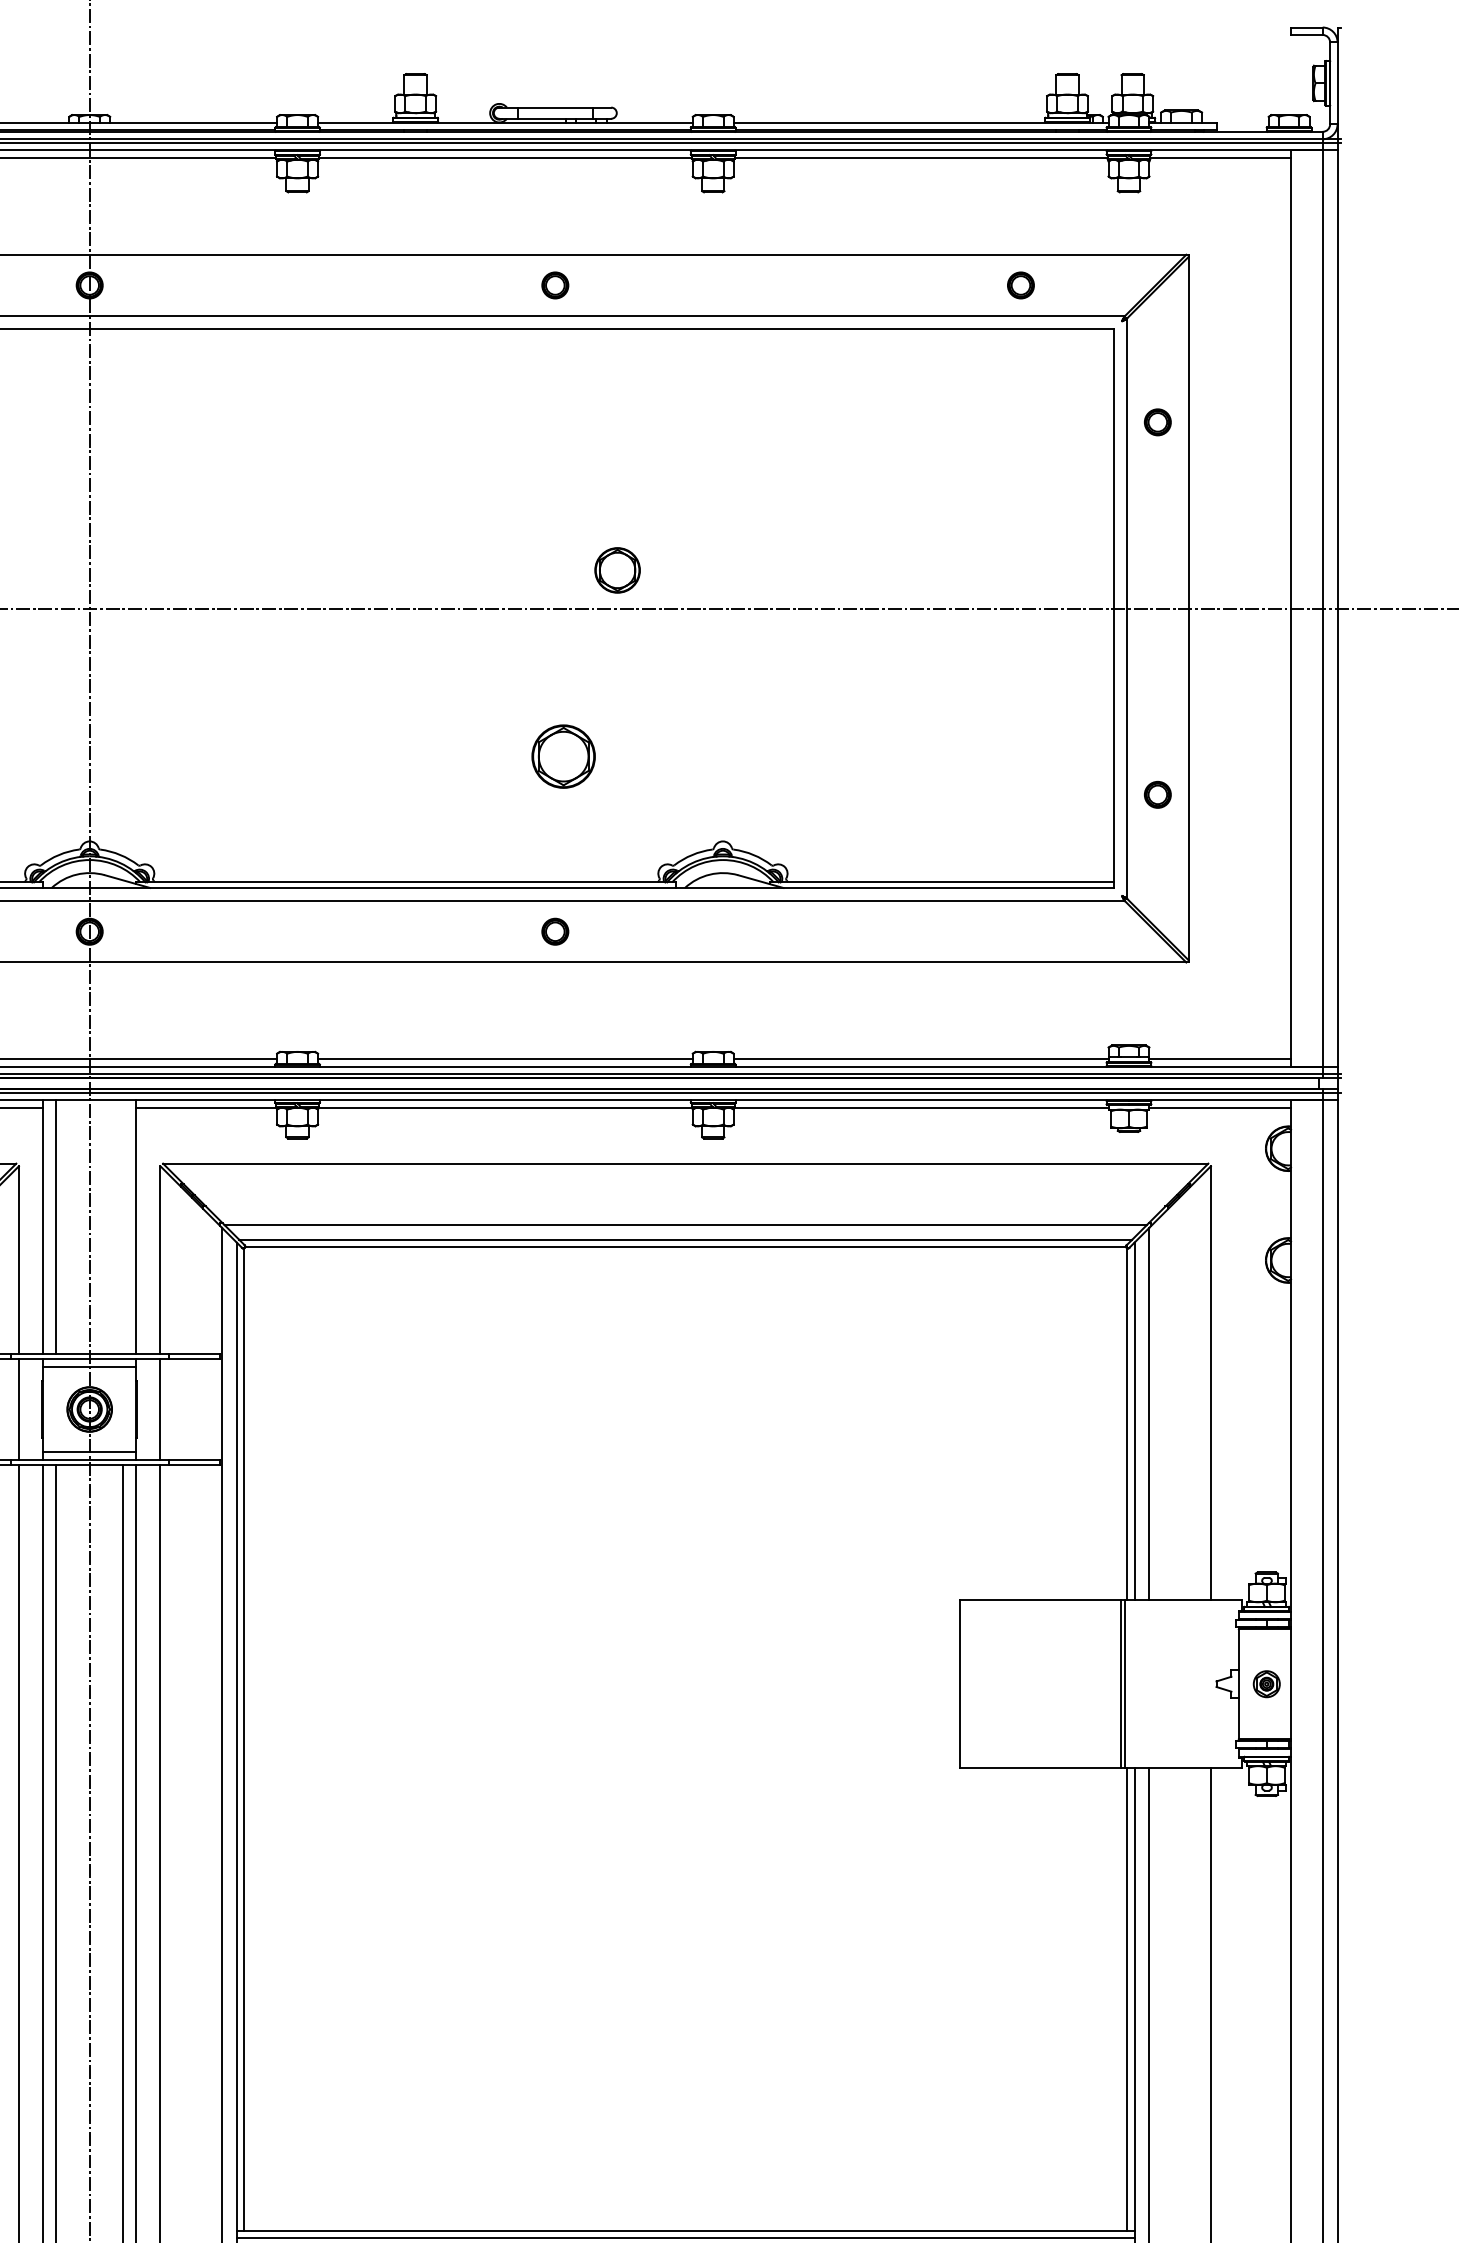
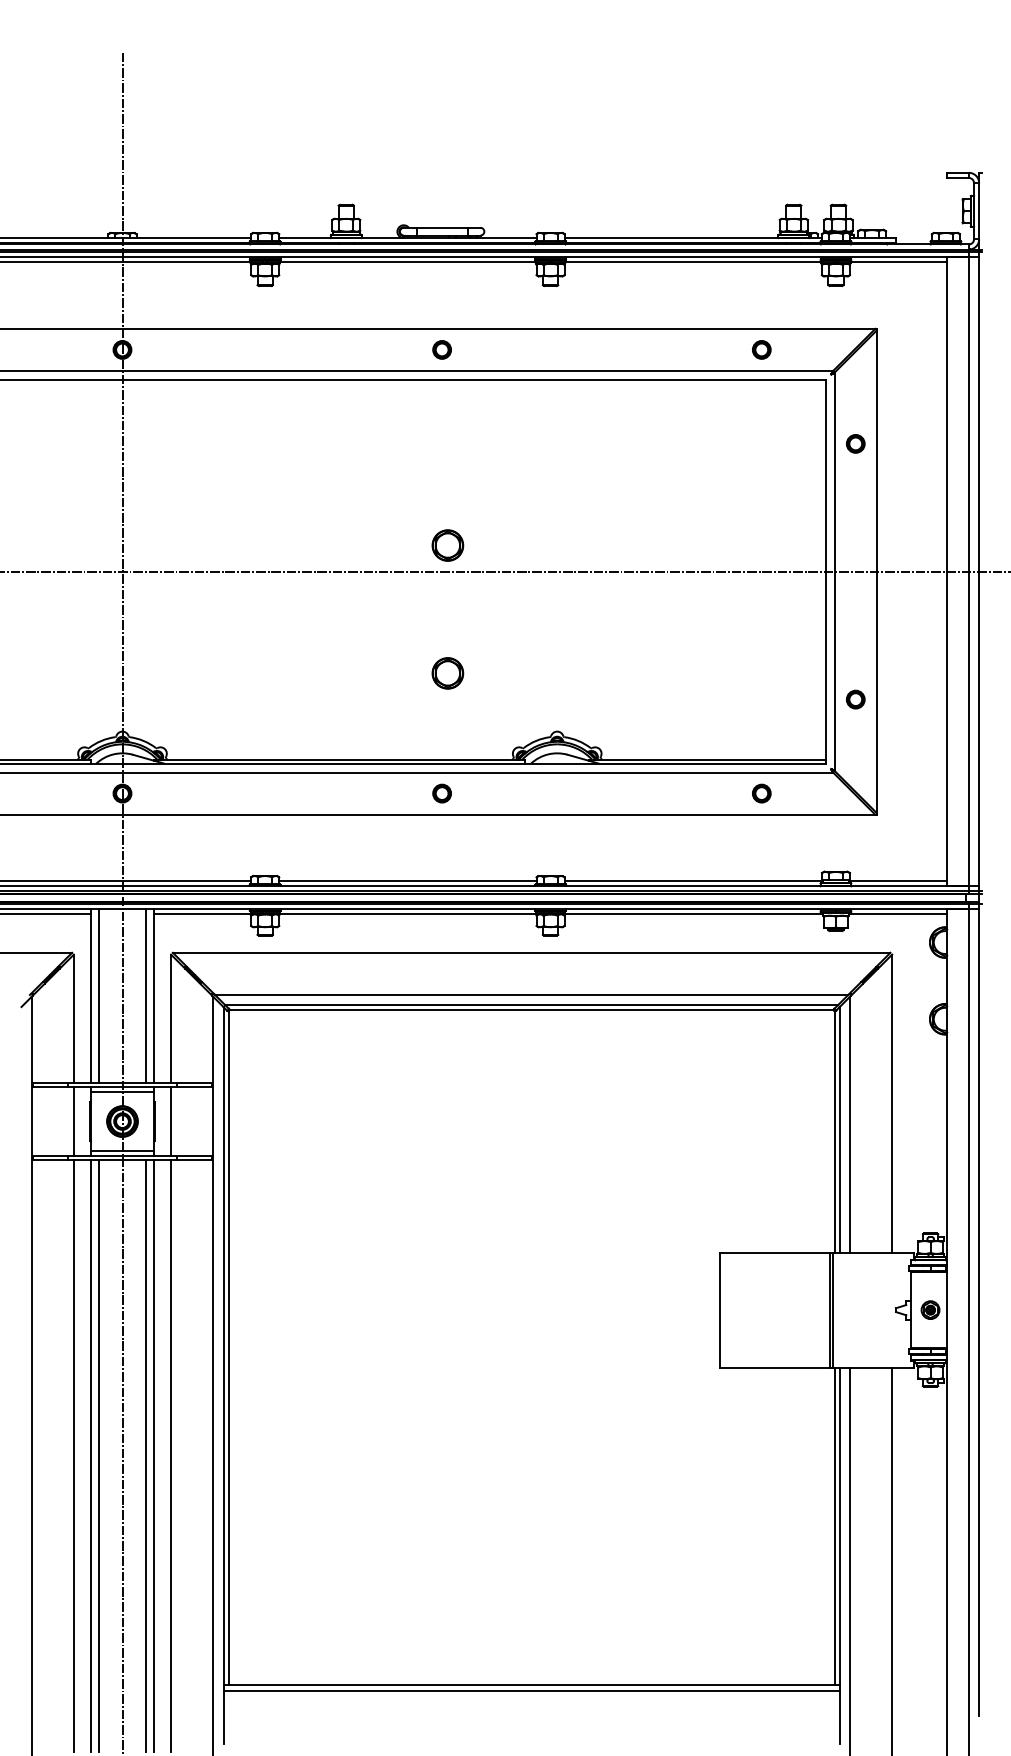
part: (617, 570) -> (447, 545), moved
part: (563, 756) -> (447, 673), size x0.71
part: (1020, 931) -> (761, 793), added
line: (123, 1227) -> (145, 996), added

